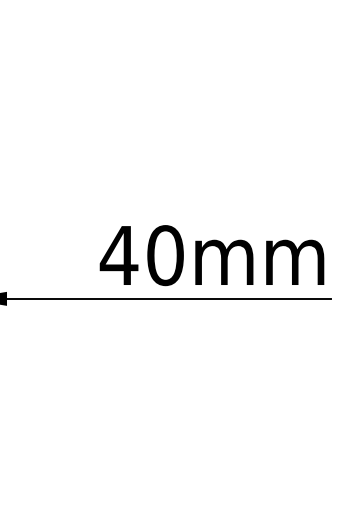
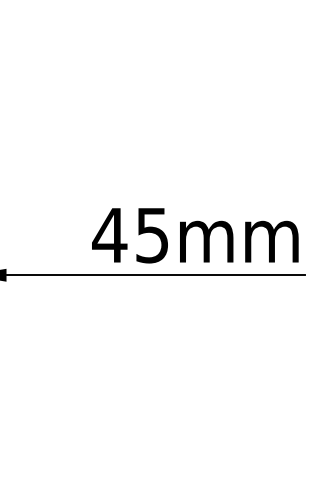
text: (165, 255) -> (152, 235), 40mm -> 45mm

